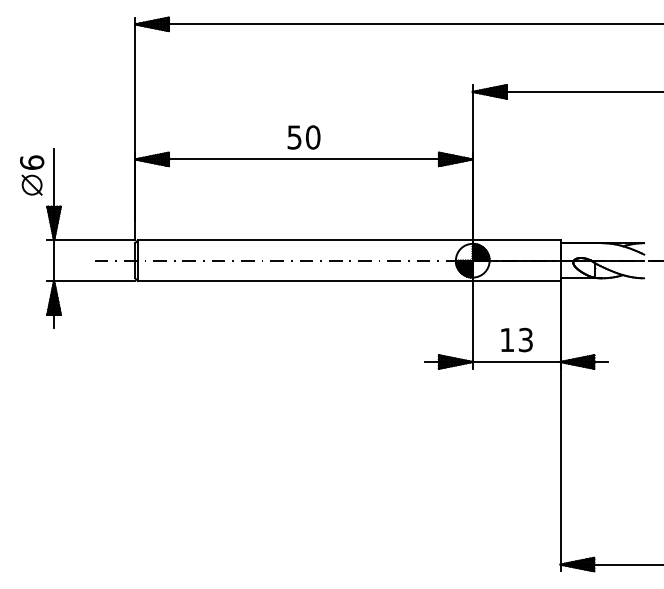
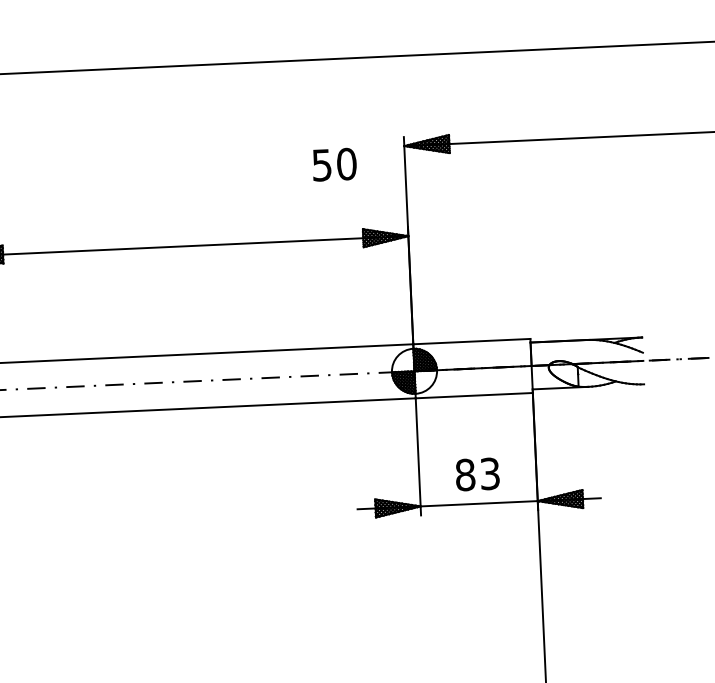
text: (303, 137) -> (333, 164), moved
text: (507, 339) -> (465, 474), 13 -> 83

